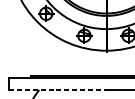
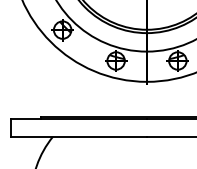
line: (58, 89) -> (79, 136), dashed -> solid

